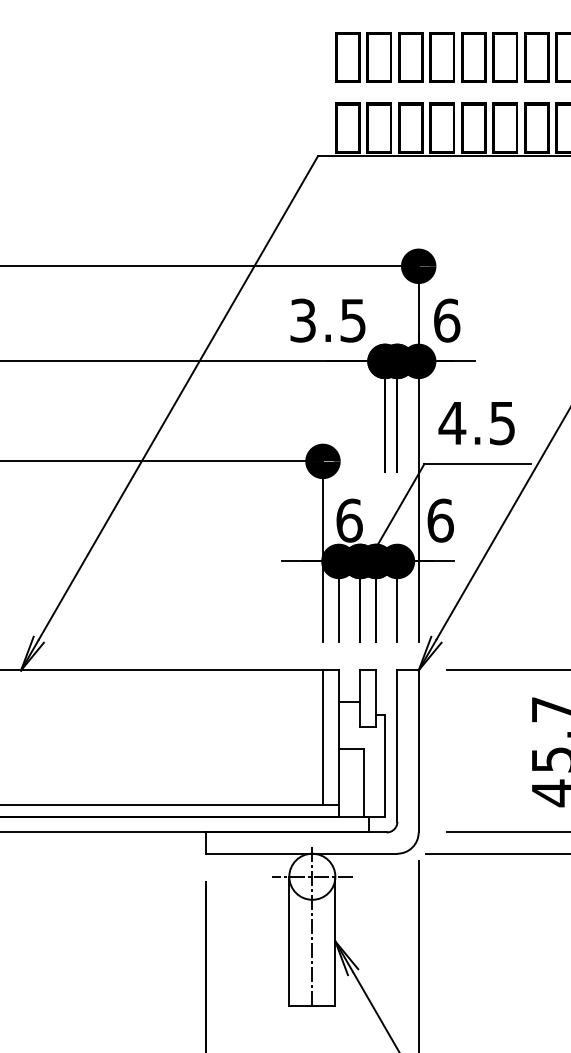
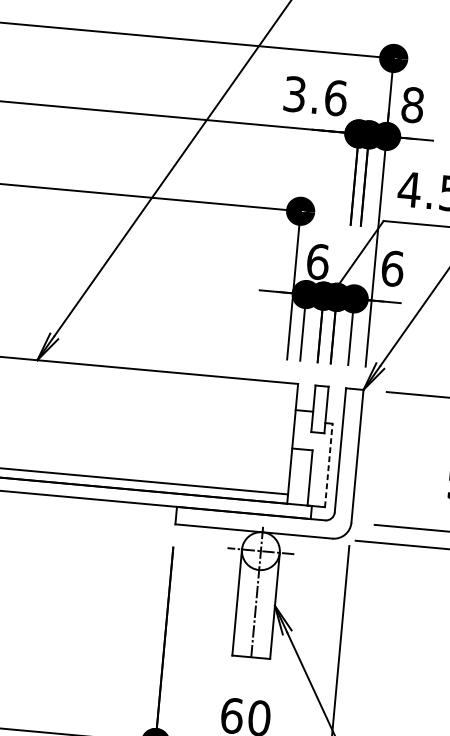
text: (353, 320) -> (336, 98), 3.5 -> 3.6
text: (447, 320) -> (413, 105), 6 -> 8
line: (322, 737) -> (279, 437), removed
line: (385, 765) -> (329, 465), solid -> dashed

